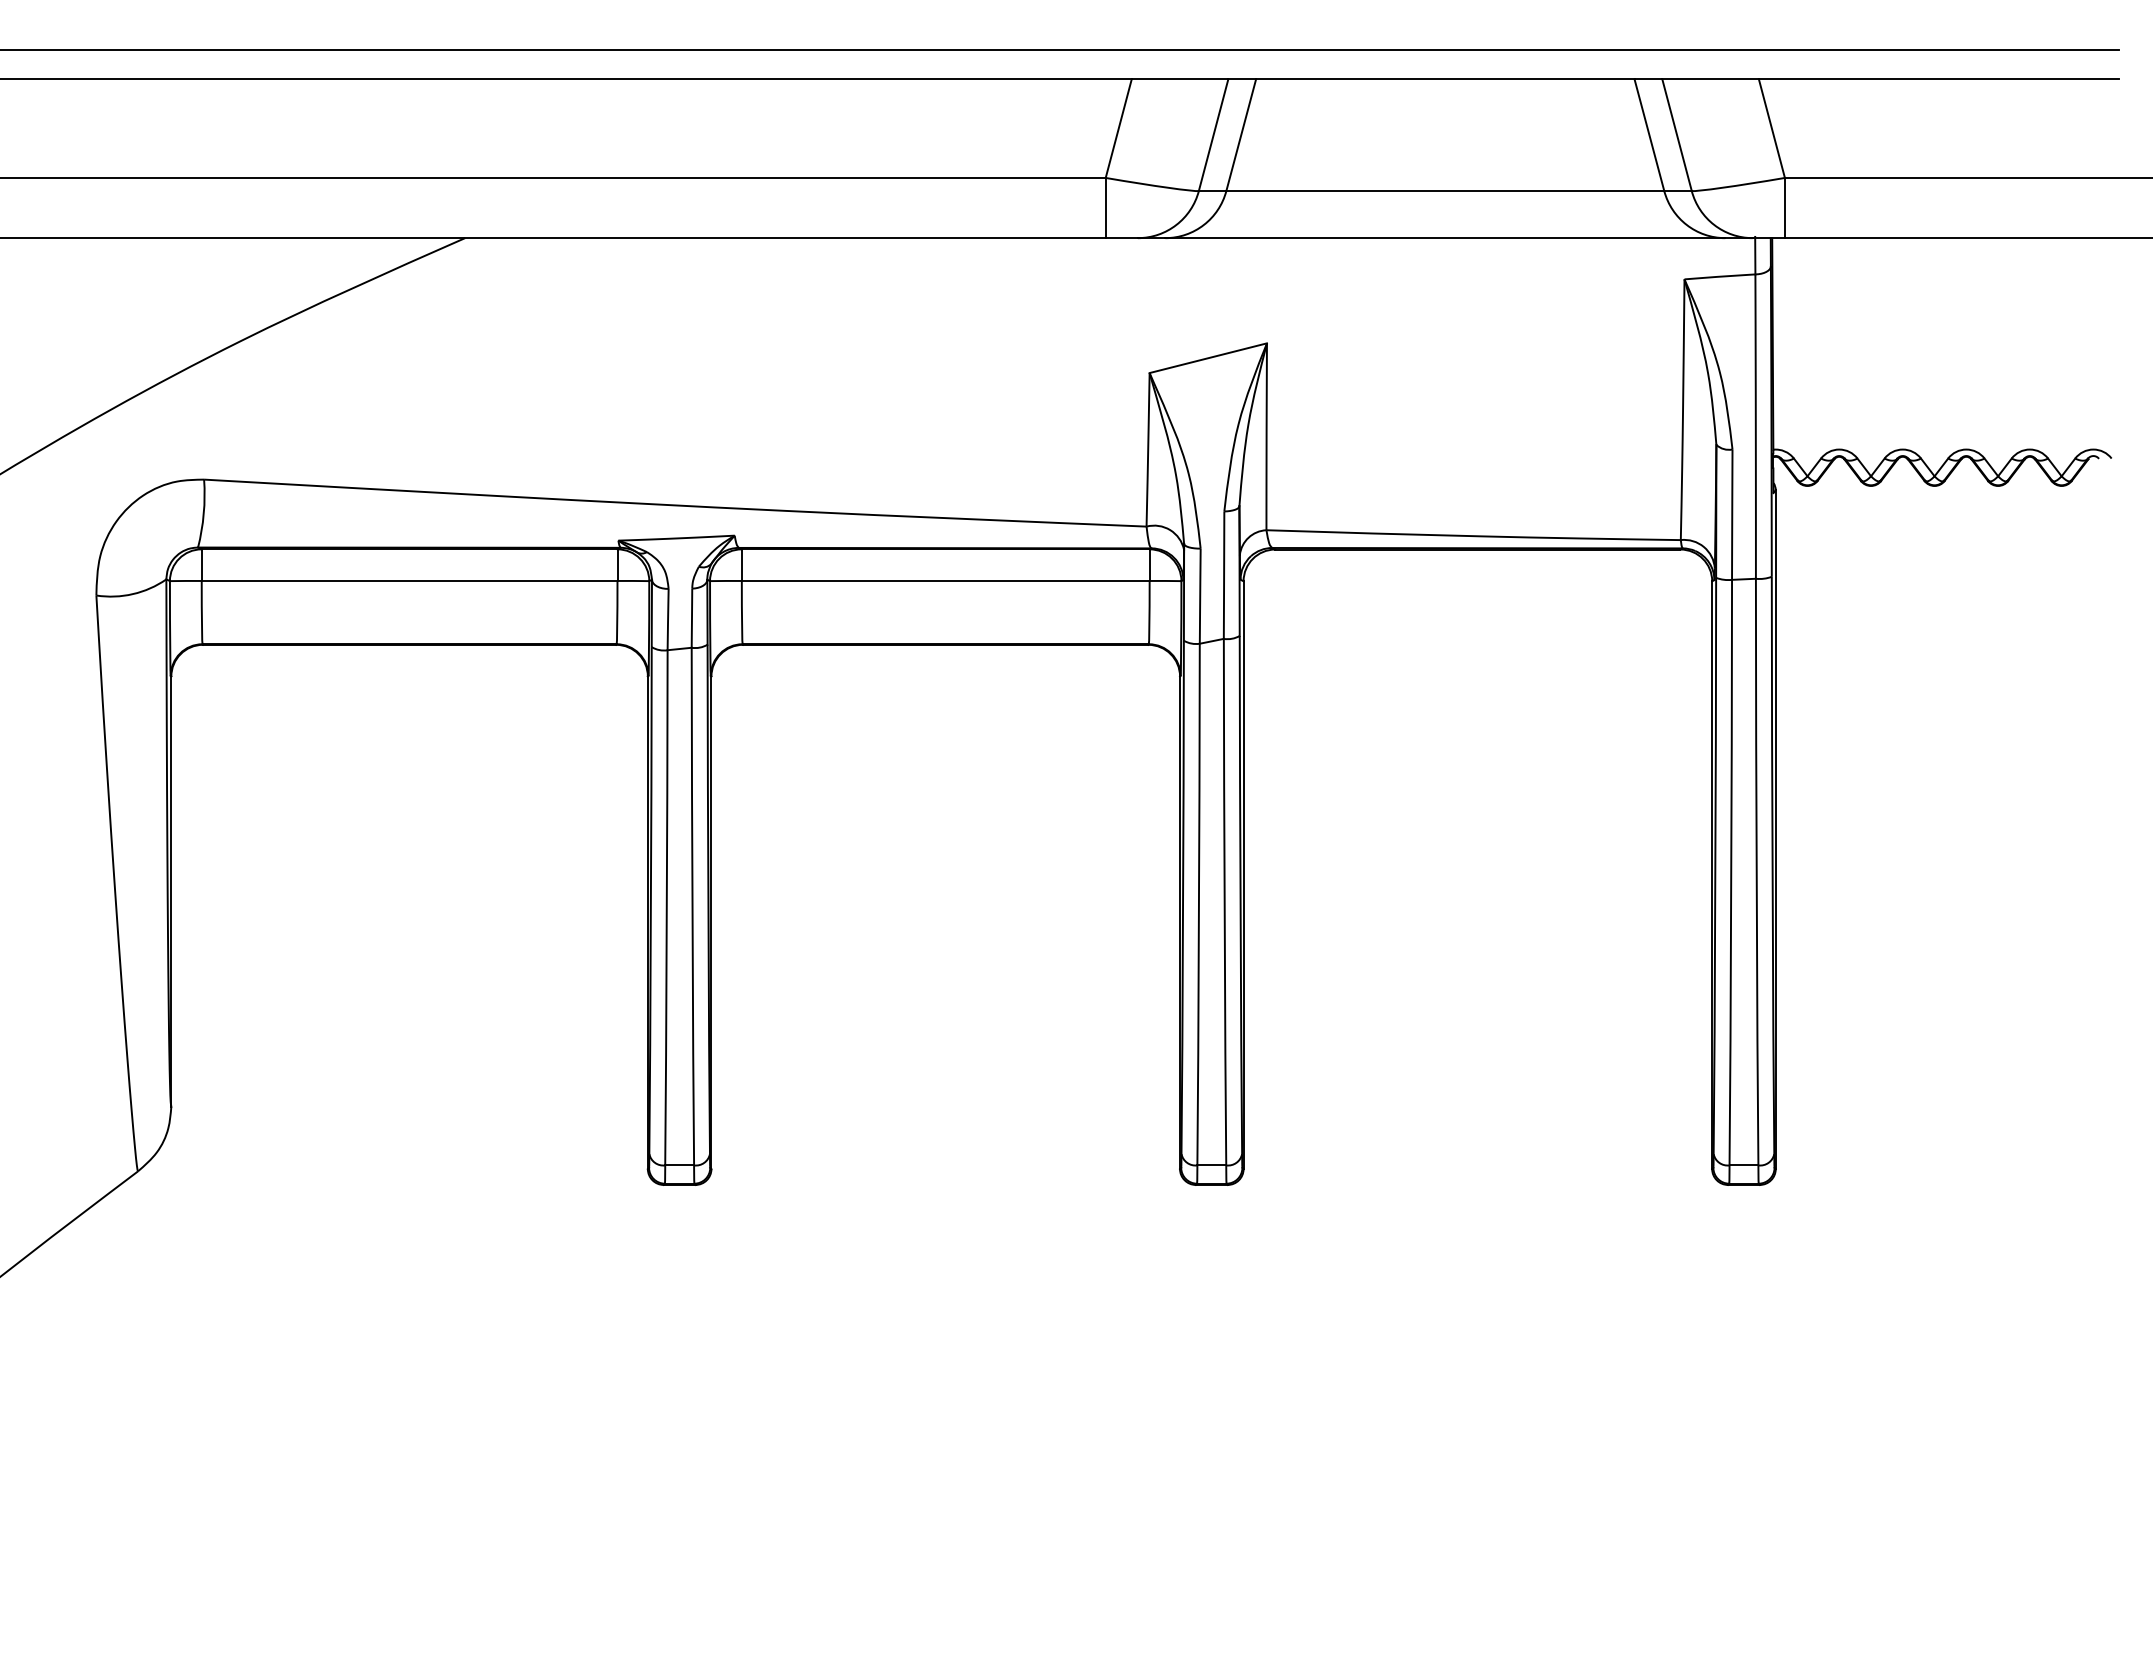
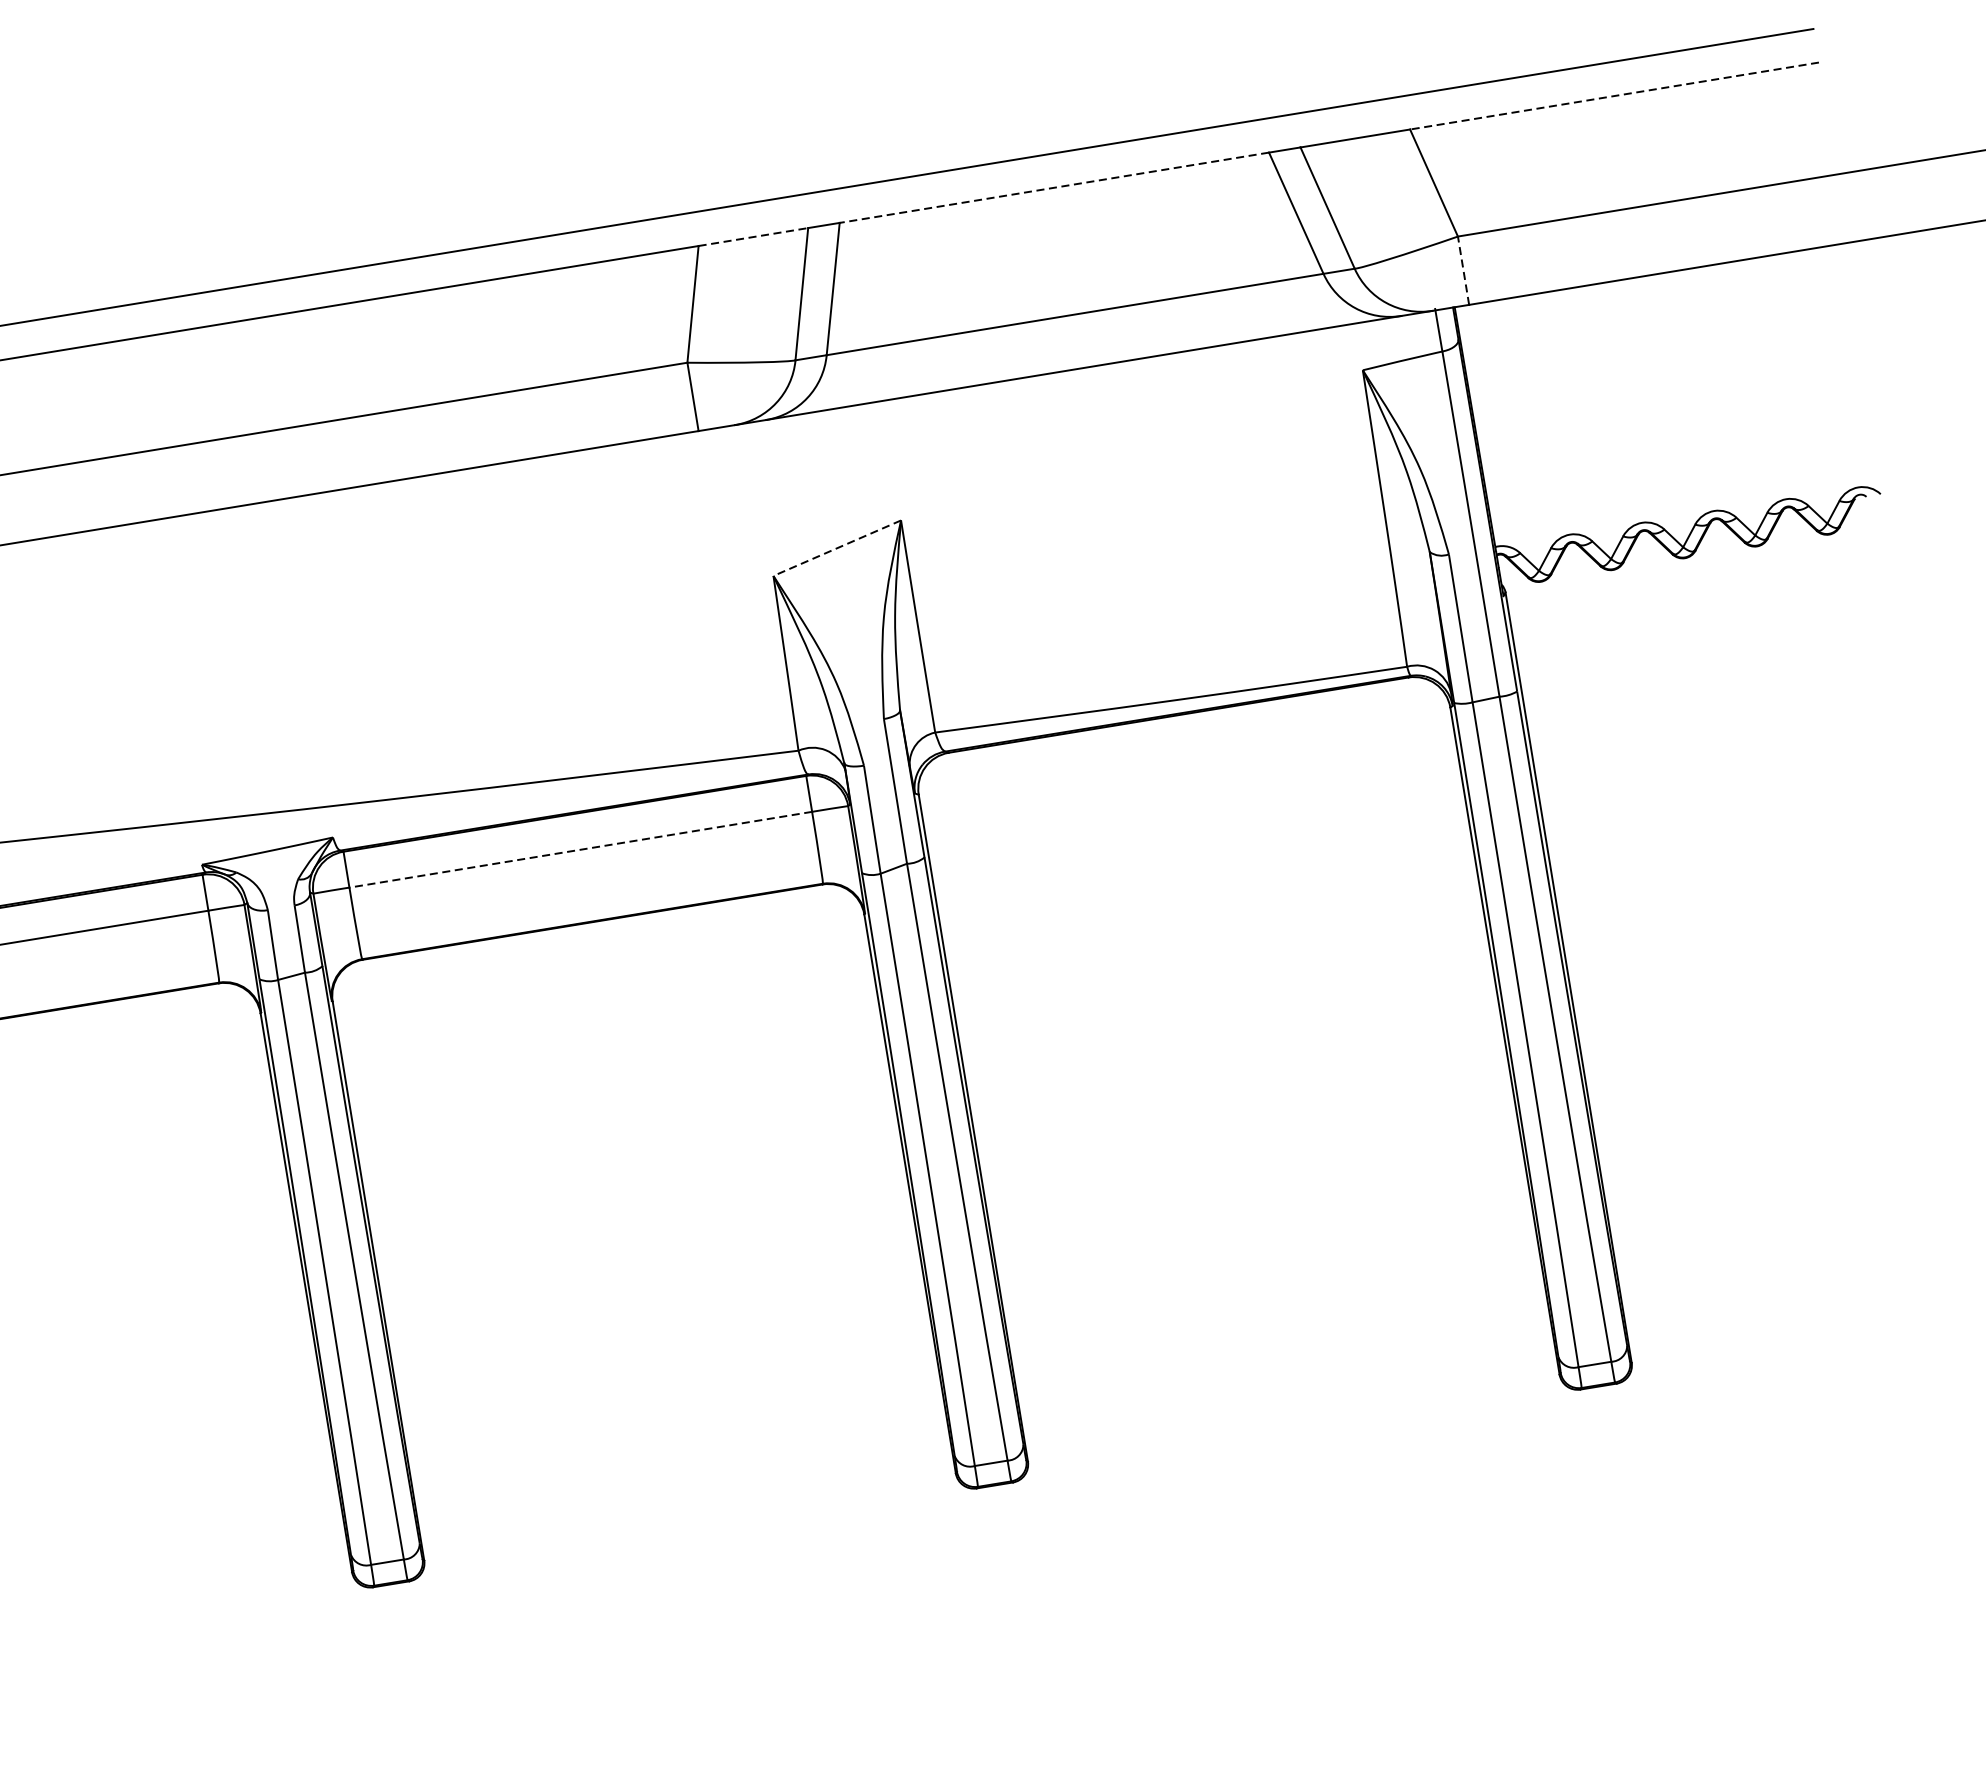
line: (1180, 79) -> (753, 237), solid -> dashed
line: (1444, 79) -> (1053, 188), solid -> dashed
line: (1938, 79) -> (1613, 96), solid -> dashed
line: (1784, 207) -> (1462, 270), solid -> dashed
line: (1208, 358) -> (837, 548), solid -> dashed
line: (945, 581) -> (580, 850), solid -> dashed

